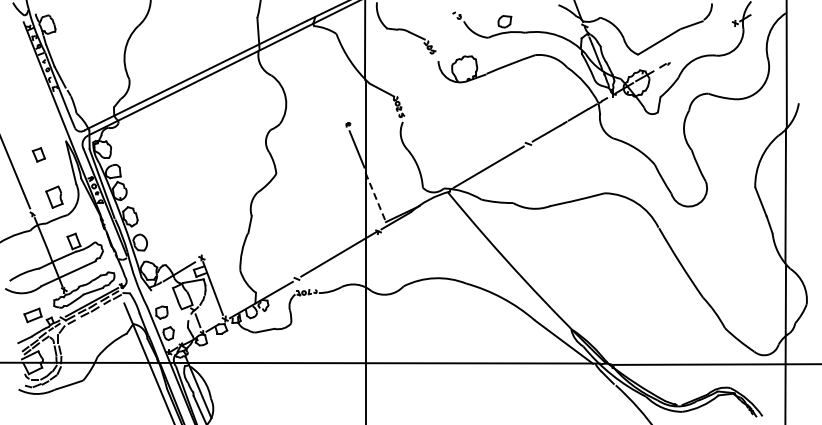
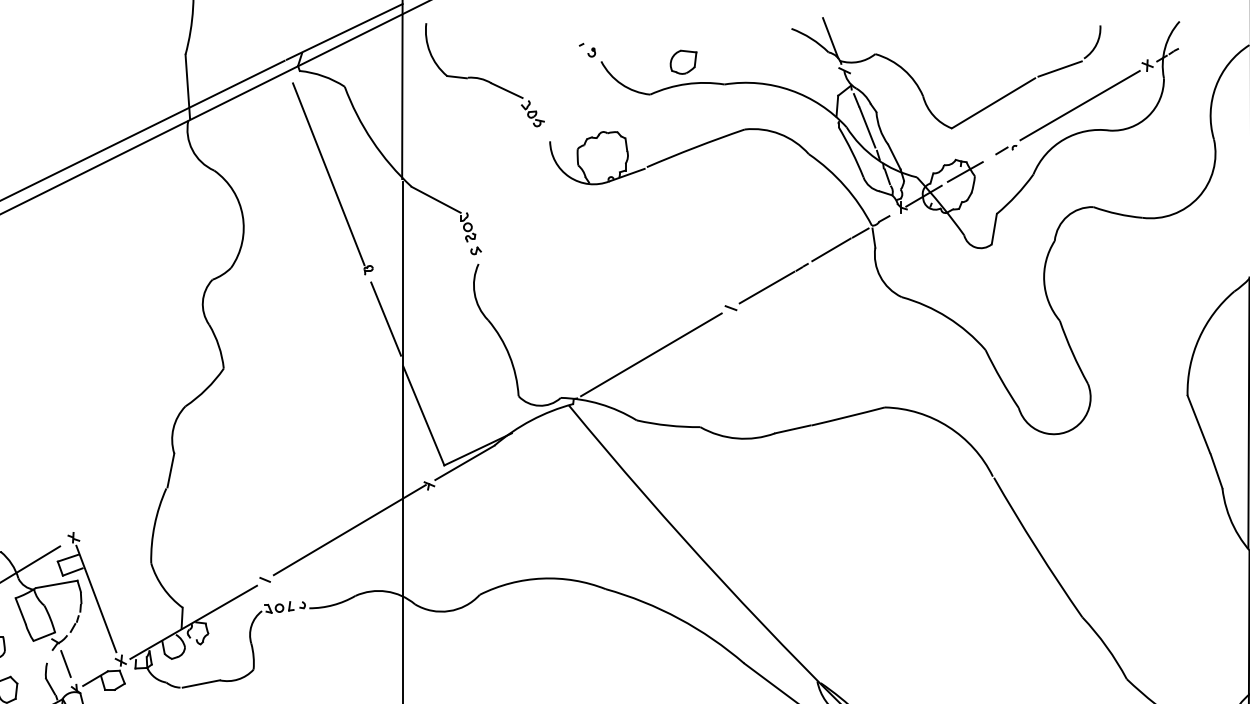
line: (701, 43) -> (1079, 106), added
line: (328, 77) -> (328, 174), added
line: (375, 197) -> (423, 415), dashed -> solid

